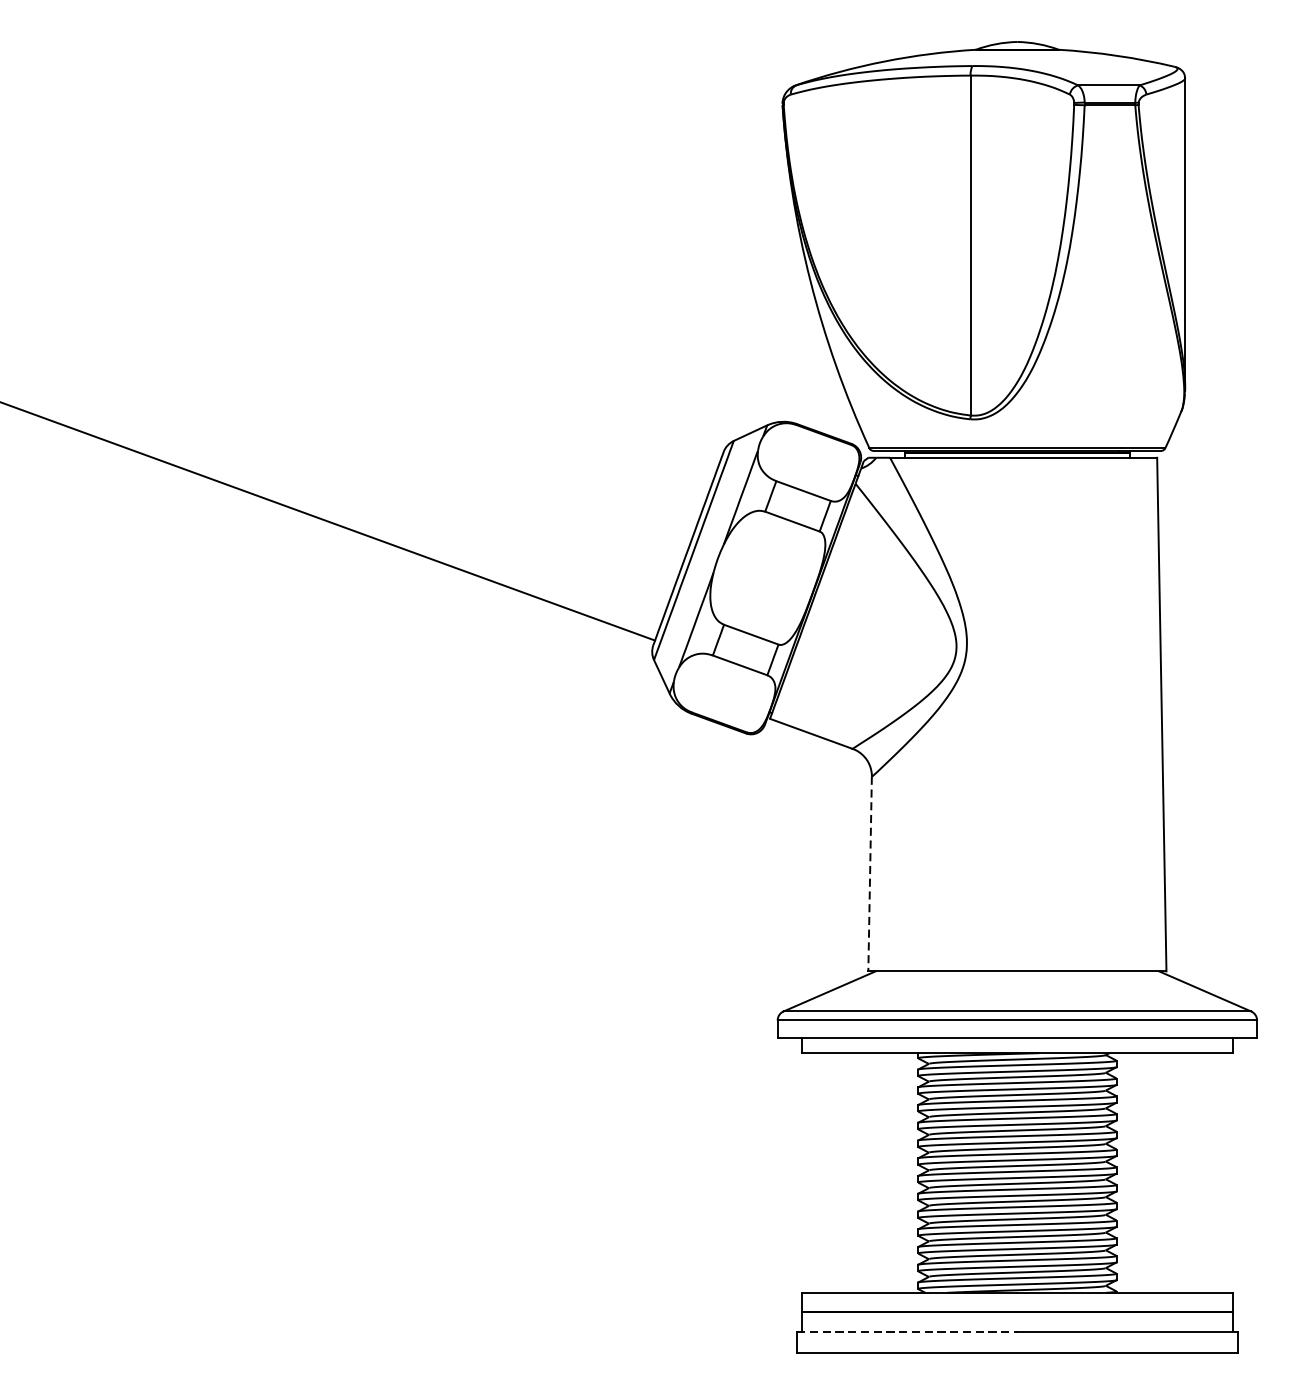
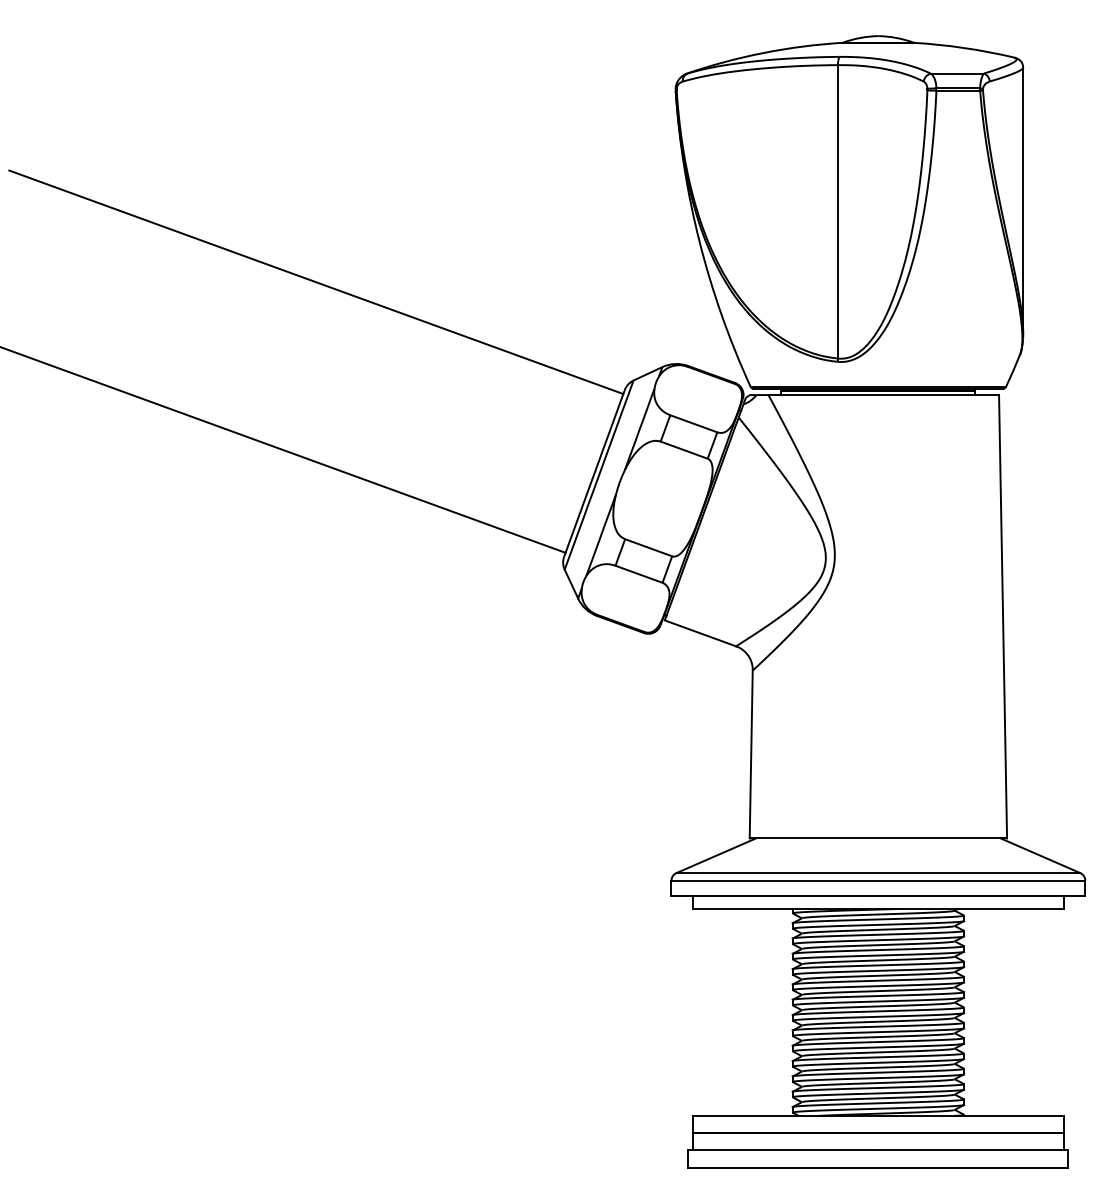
line: (366, 327) -> (316, 282), added
line: (870, 874) -> (751, 754), dashed -> solid
line: (907, 1331) -> (783, 1149), dashed -> solid

